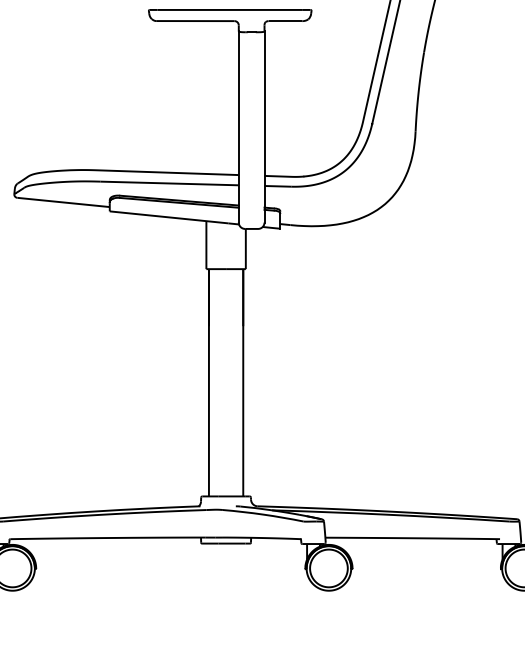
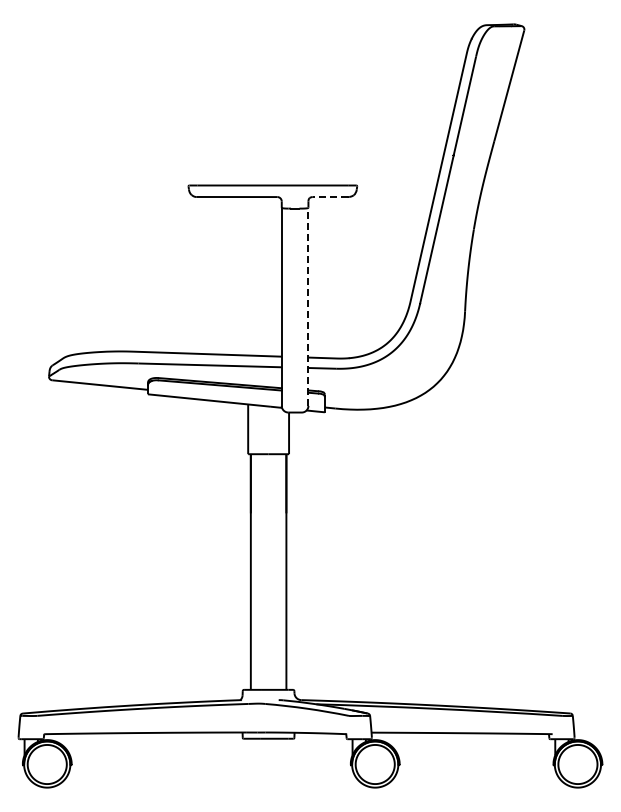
line: (284, 21) -> (329, 197), solid -> dashed
line: (264, 126) -> (308, 306), solid -> dashed

